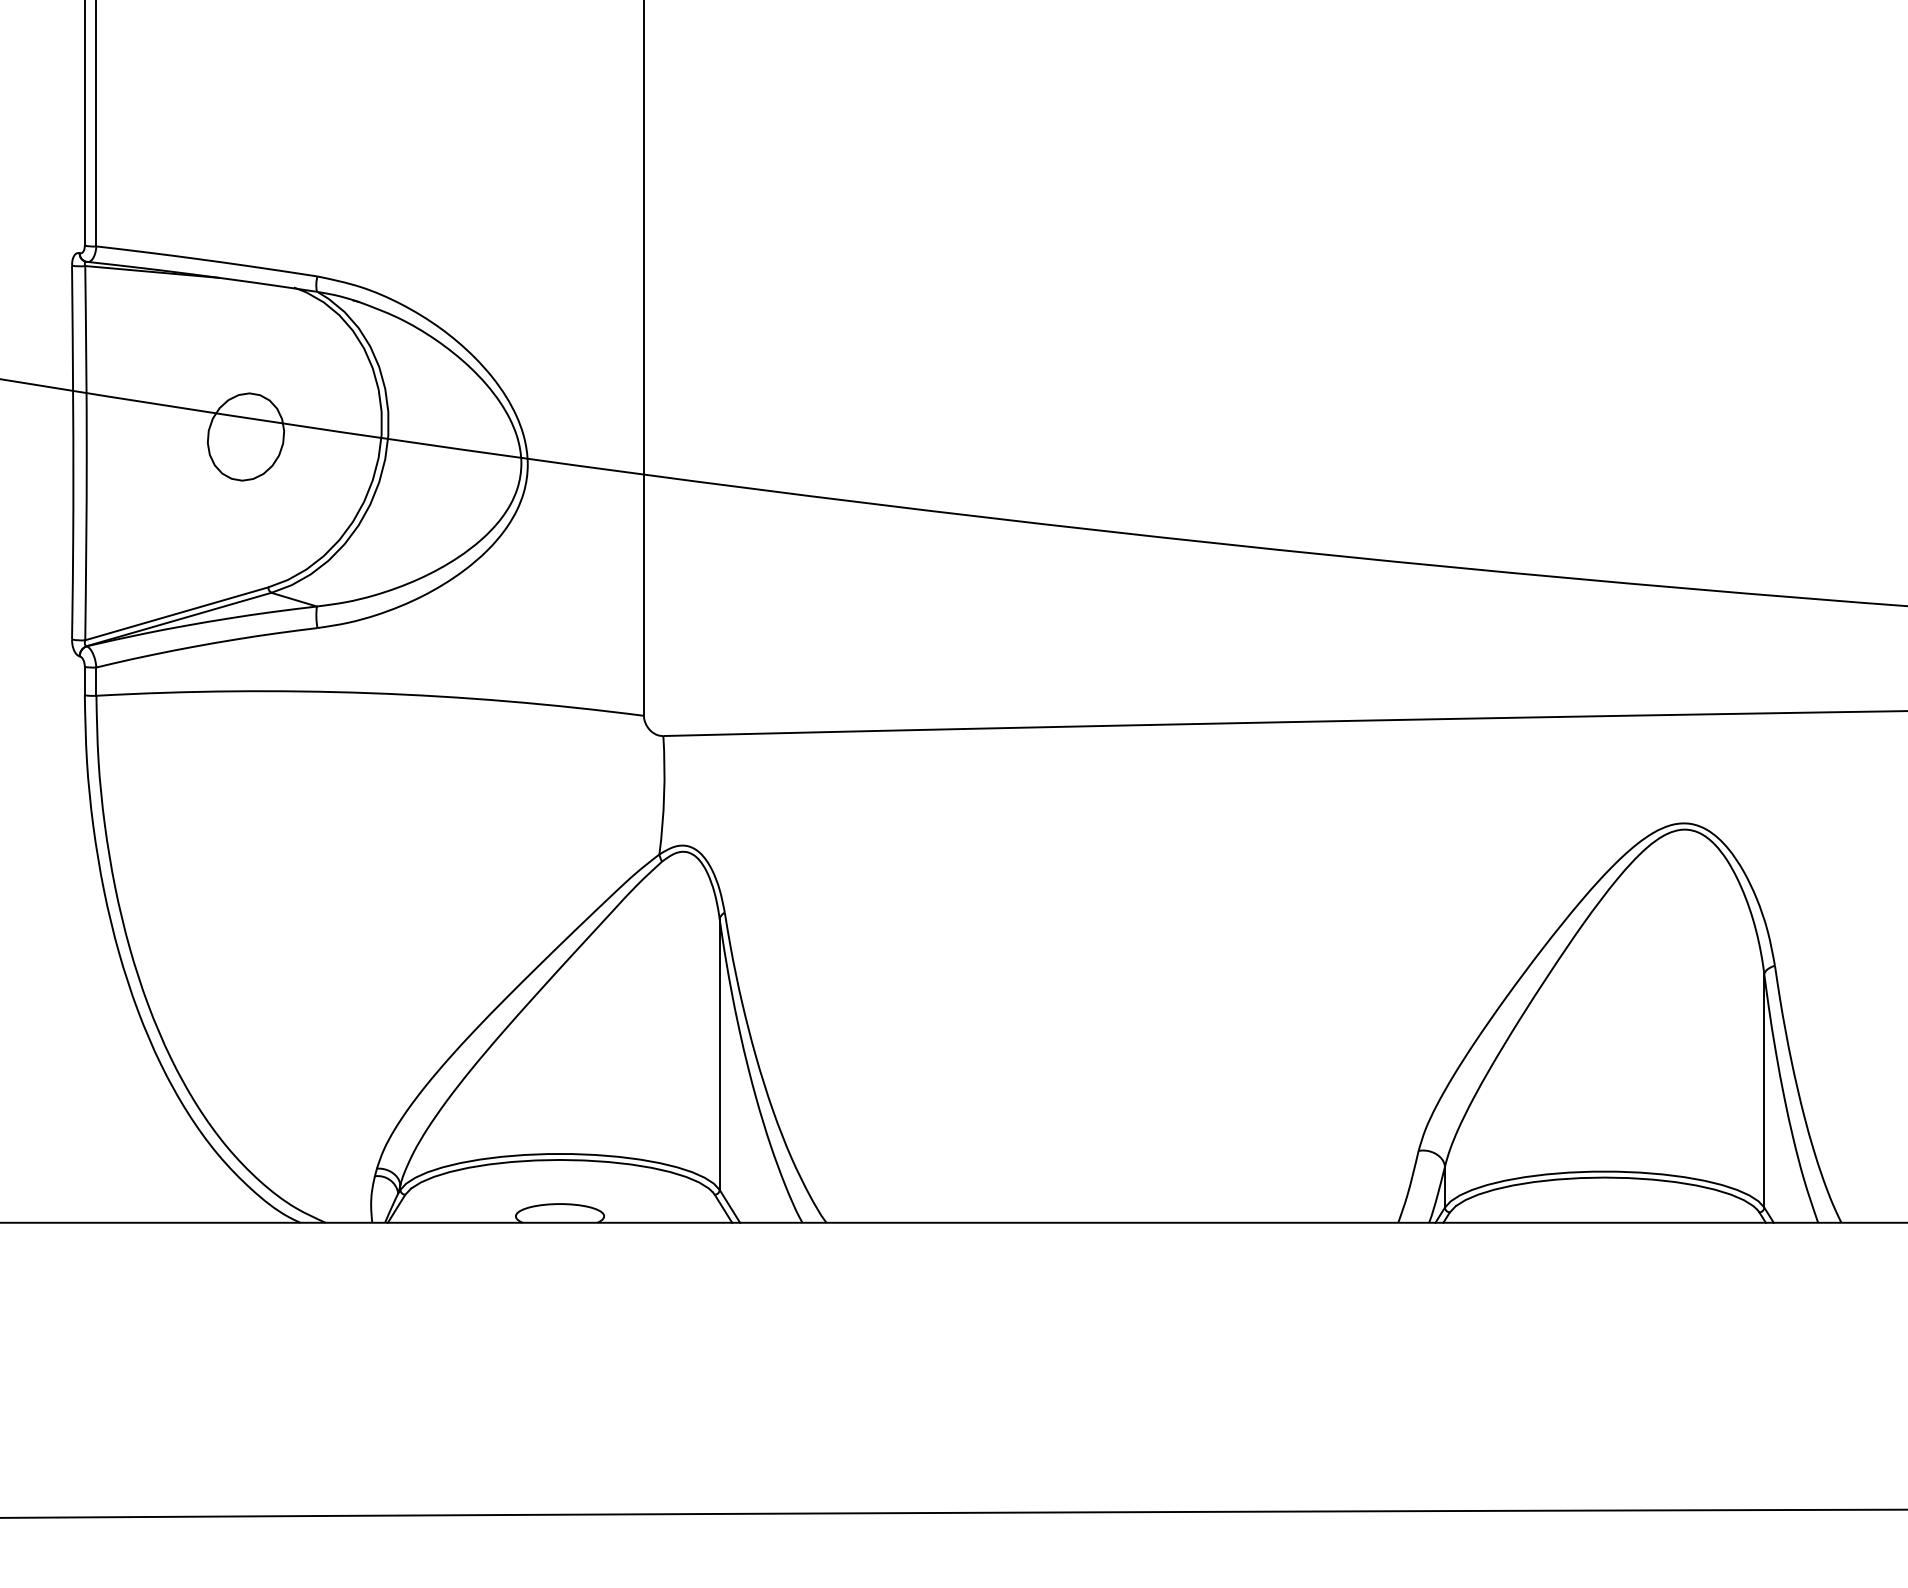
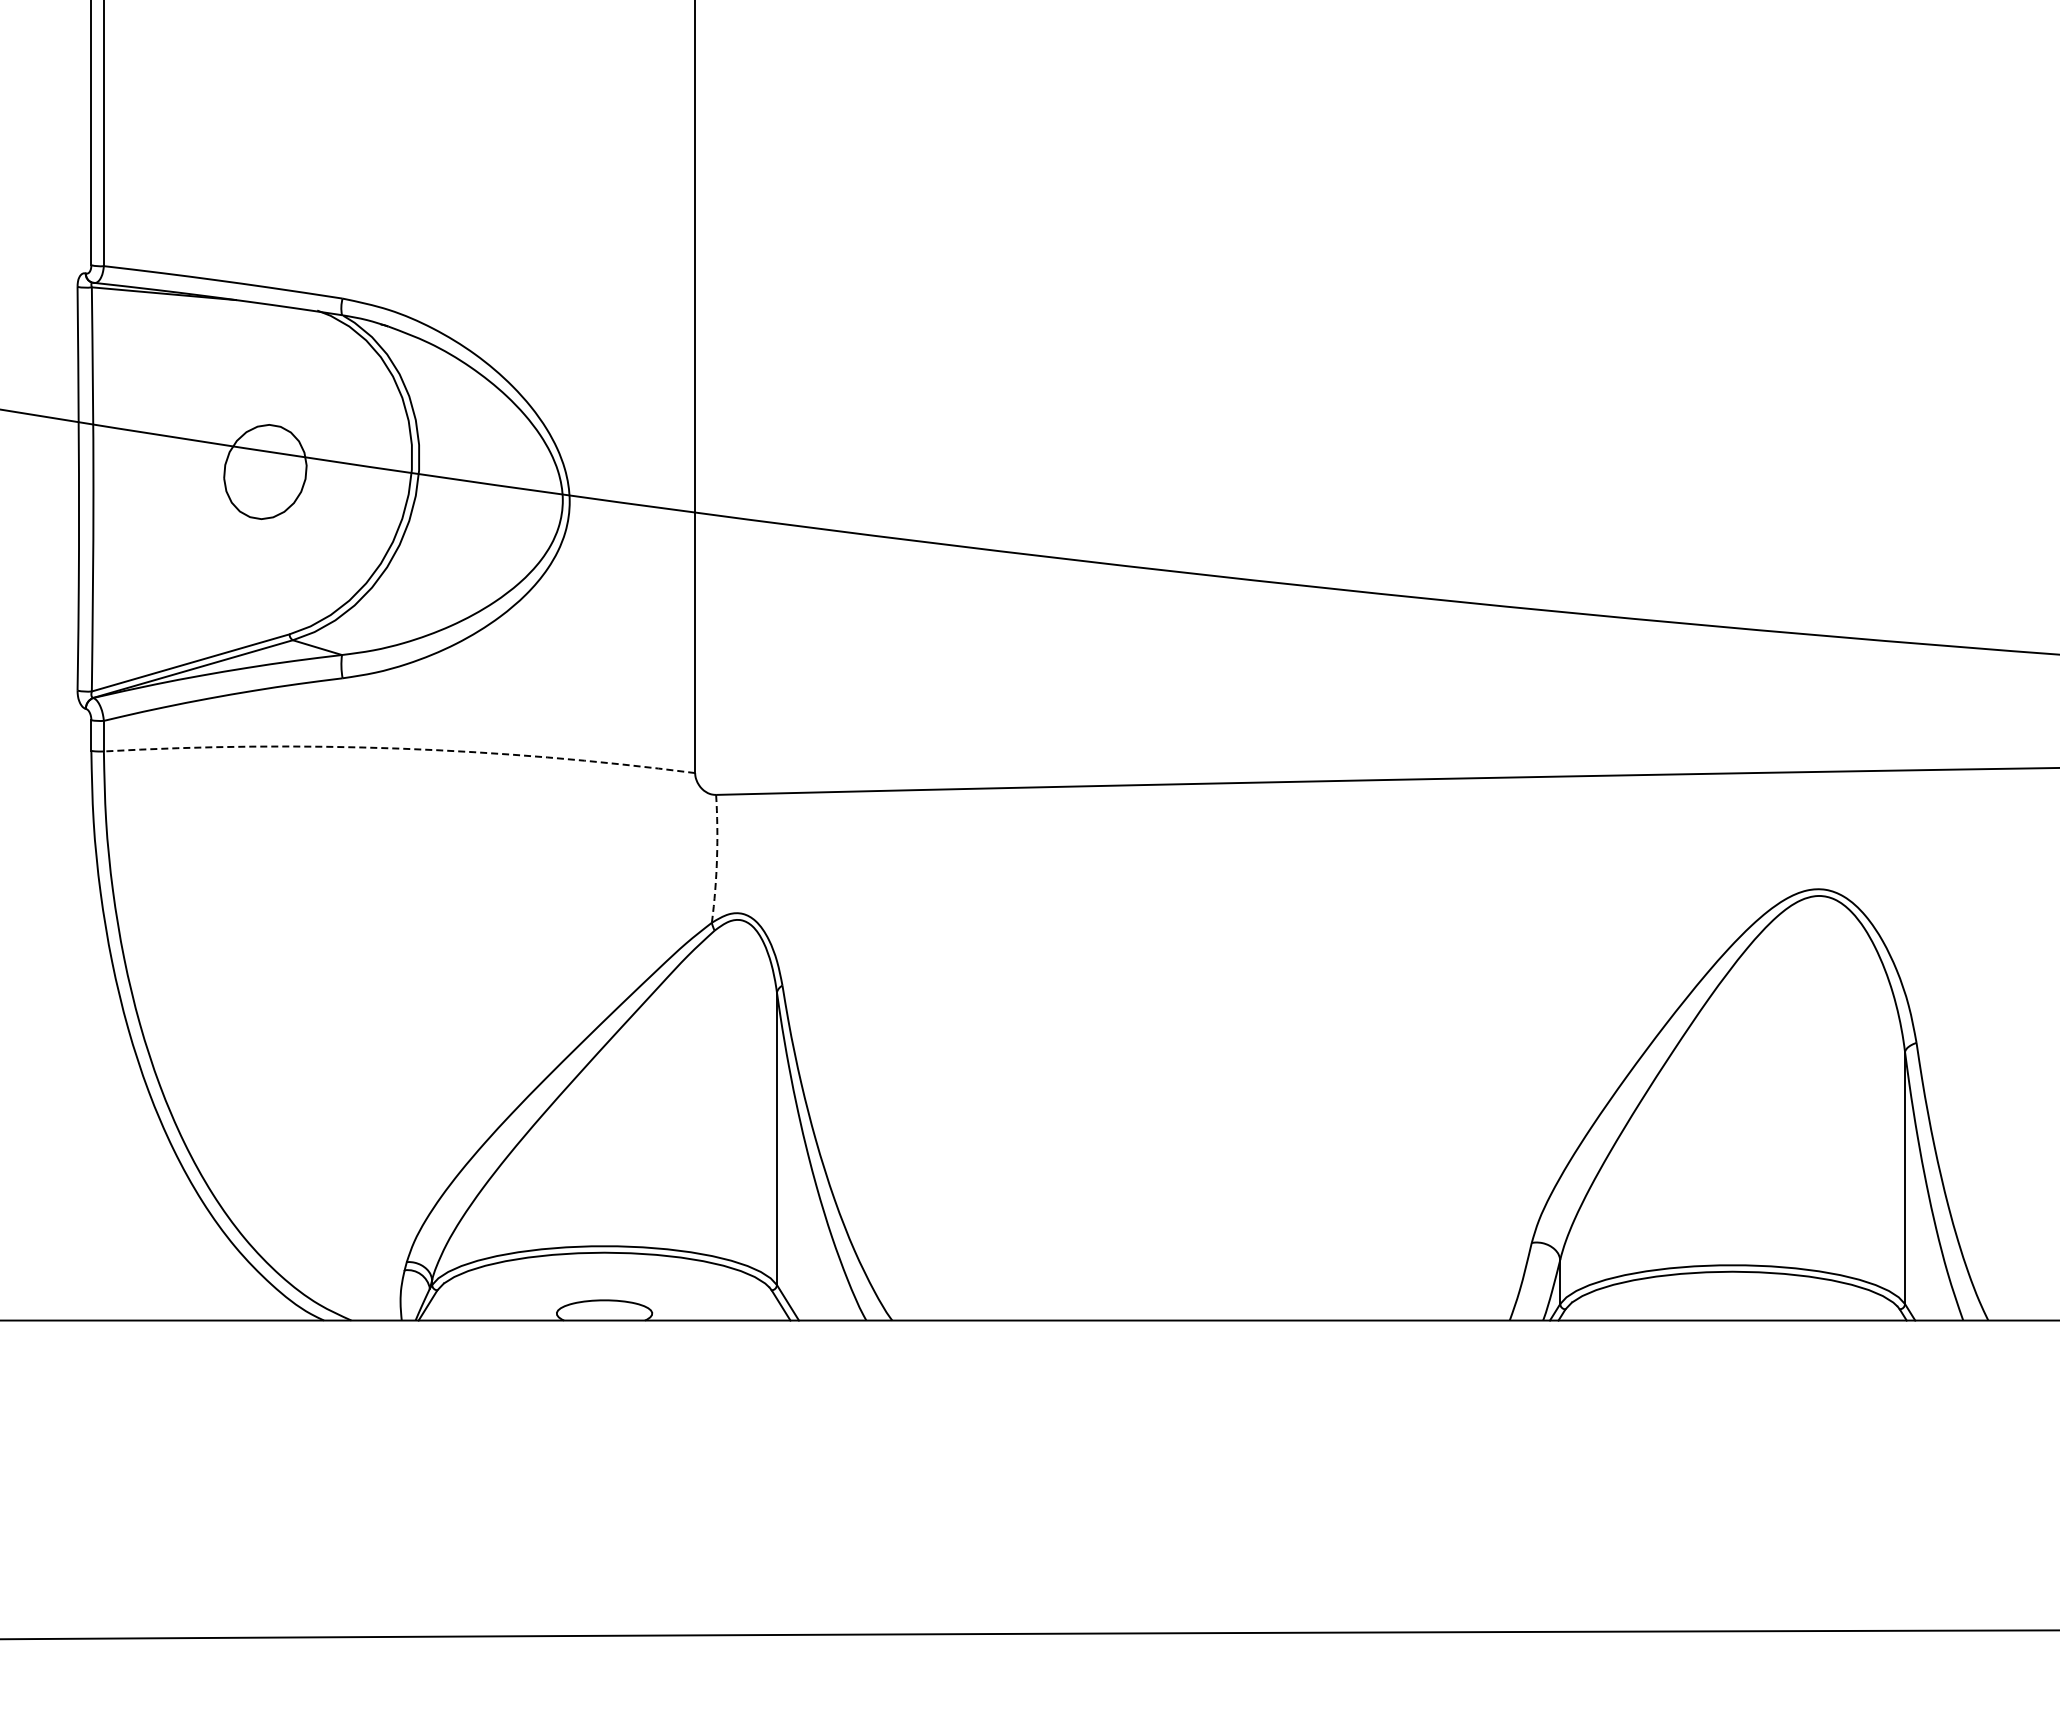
arc: (371, 693) -> (400, 748), solid -> dashed
arc: (664, 794) -> (717, 858), solid -> dashed

